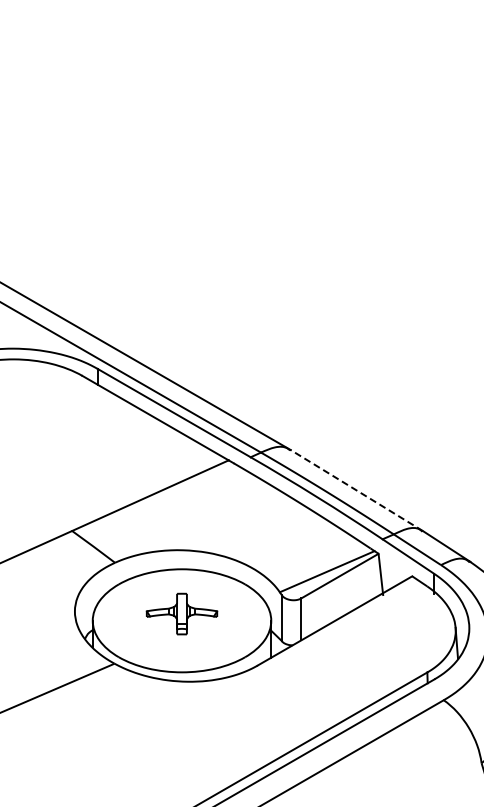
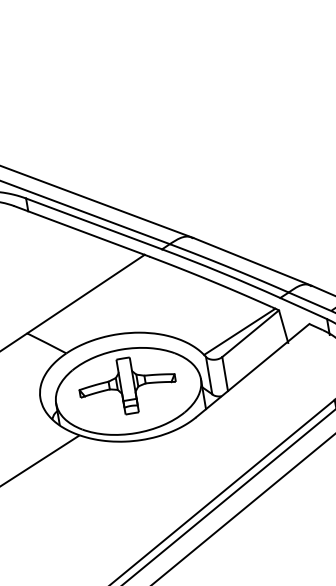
line: (356, 490) -> (252, 261), dashed -> solid
part: (181, 613) -> (127, 385), size x1.67

